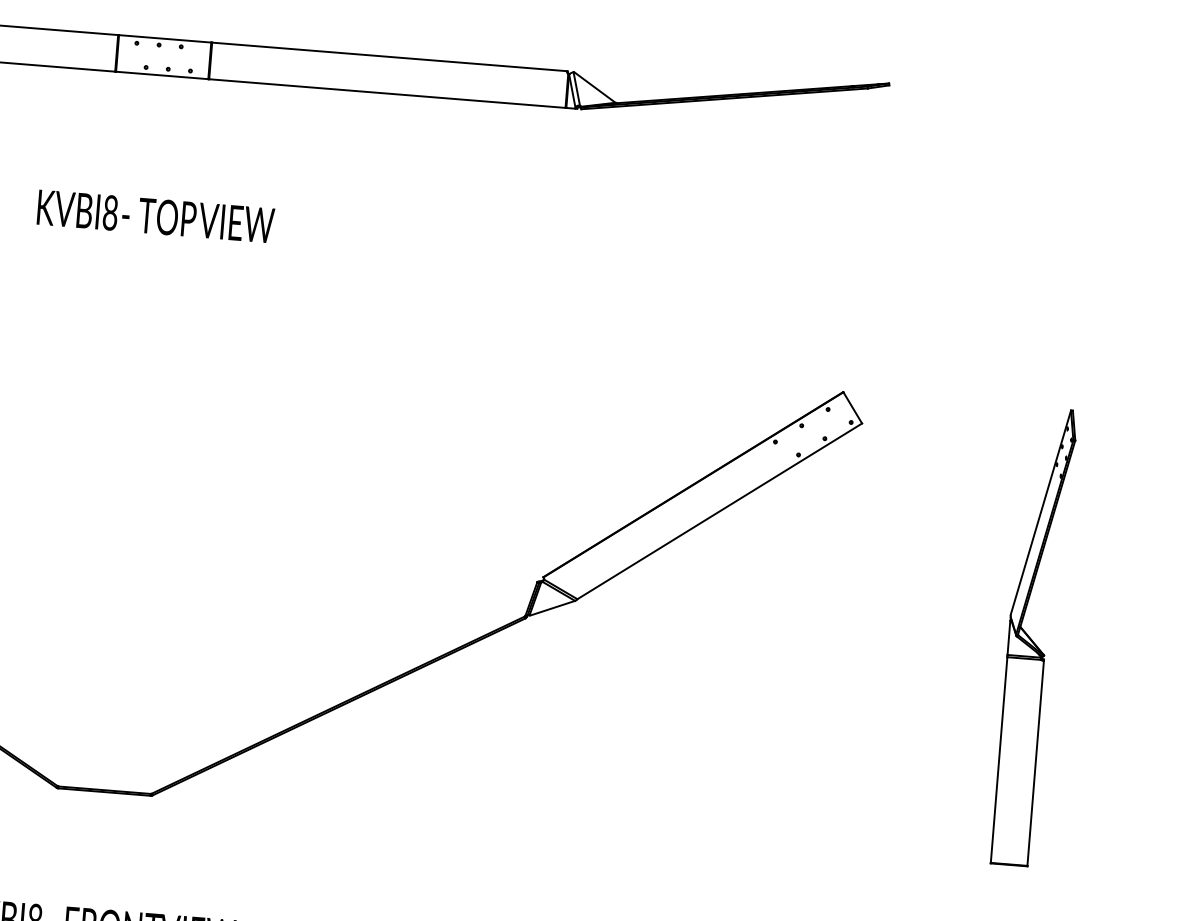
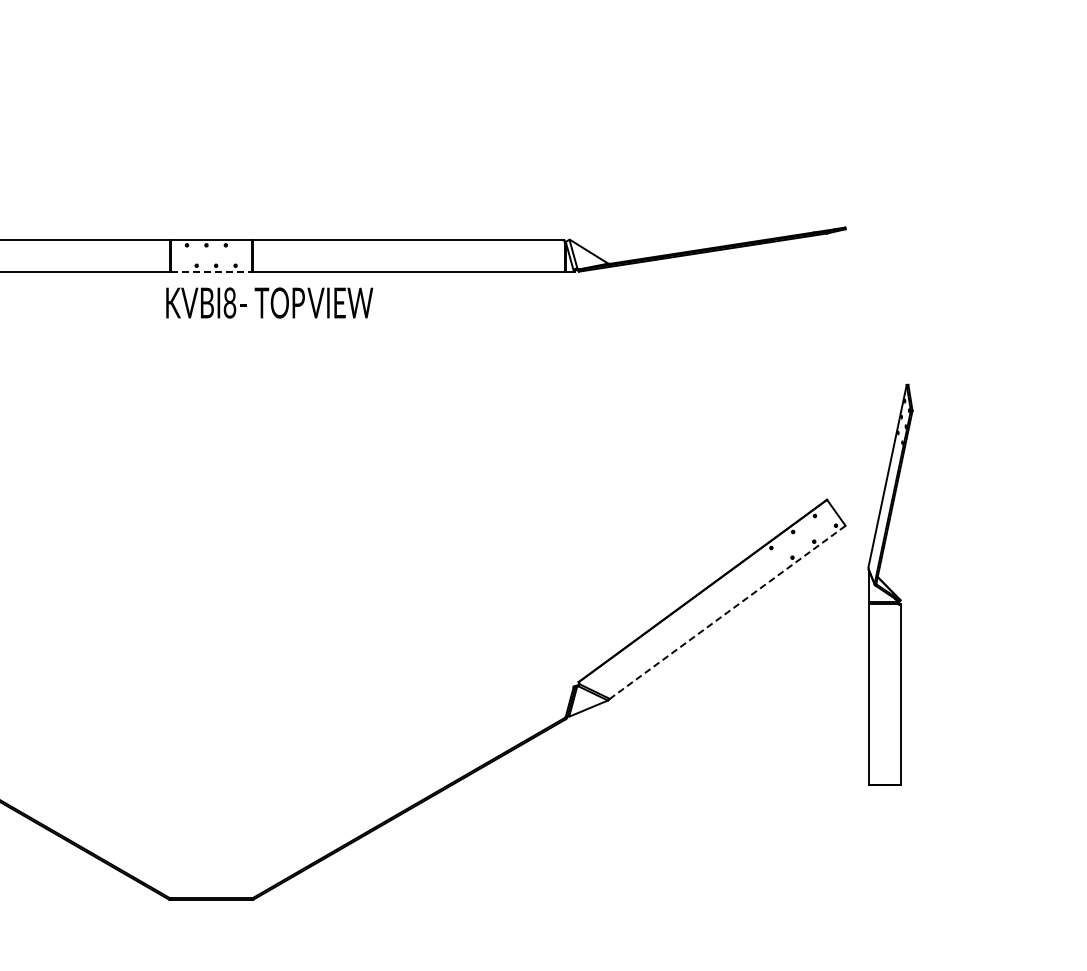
line: (162, 75) -> (211, 271), solid -> dashed
text: (155, 215) -> (269, 302), moved
line: (719, 511) -> (727, 612), solid -> dashed
part: (1034, 636) -> (890, 584), moved

